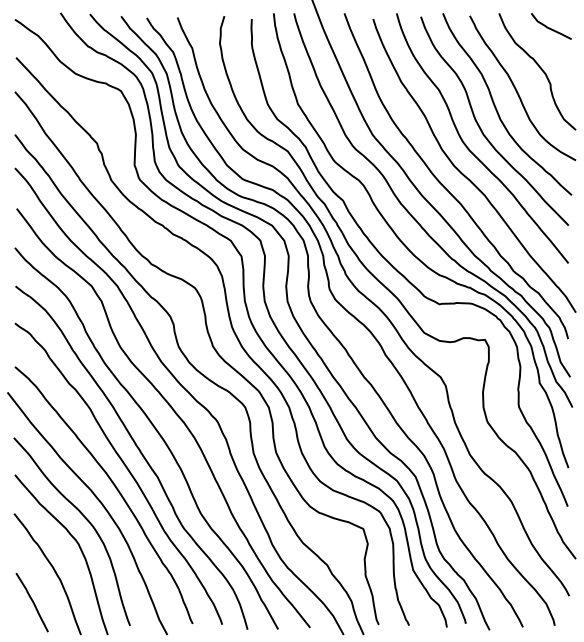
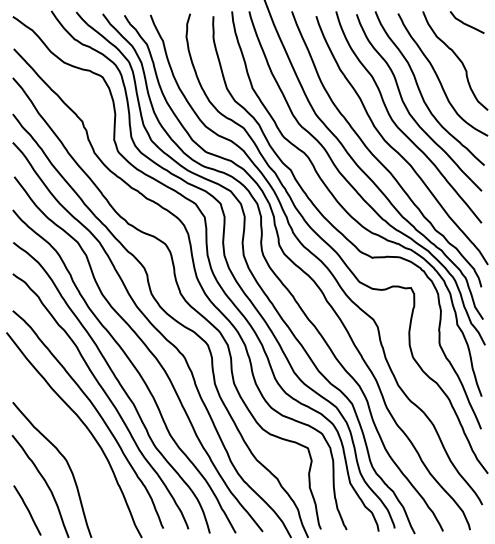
curve: (85, 519) -> (72, 440), removed

